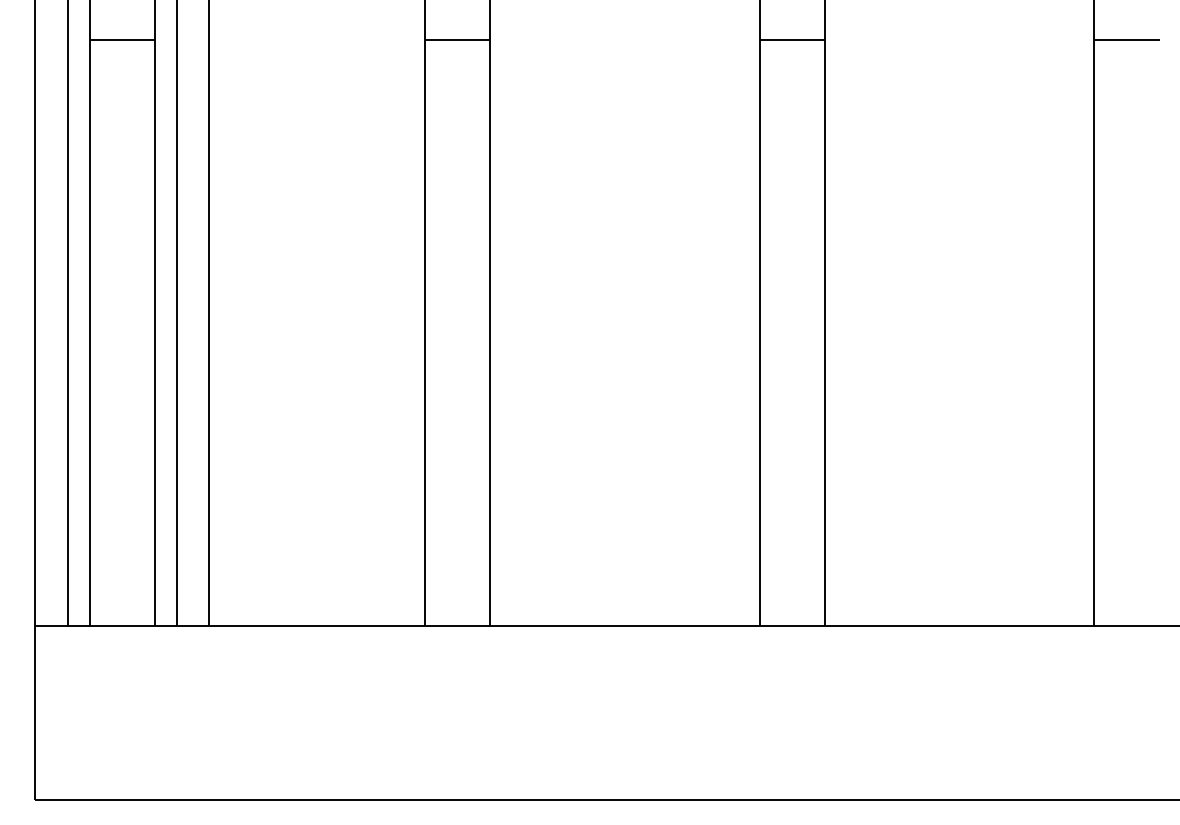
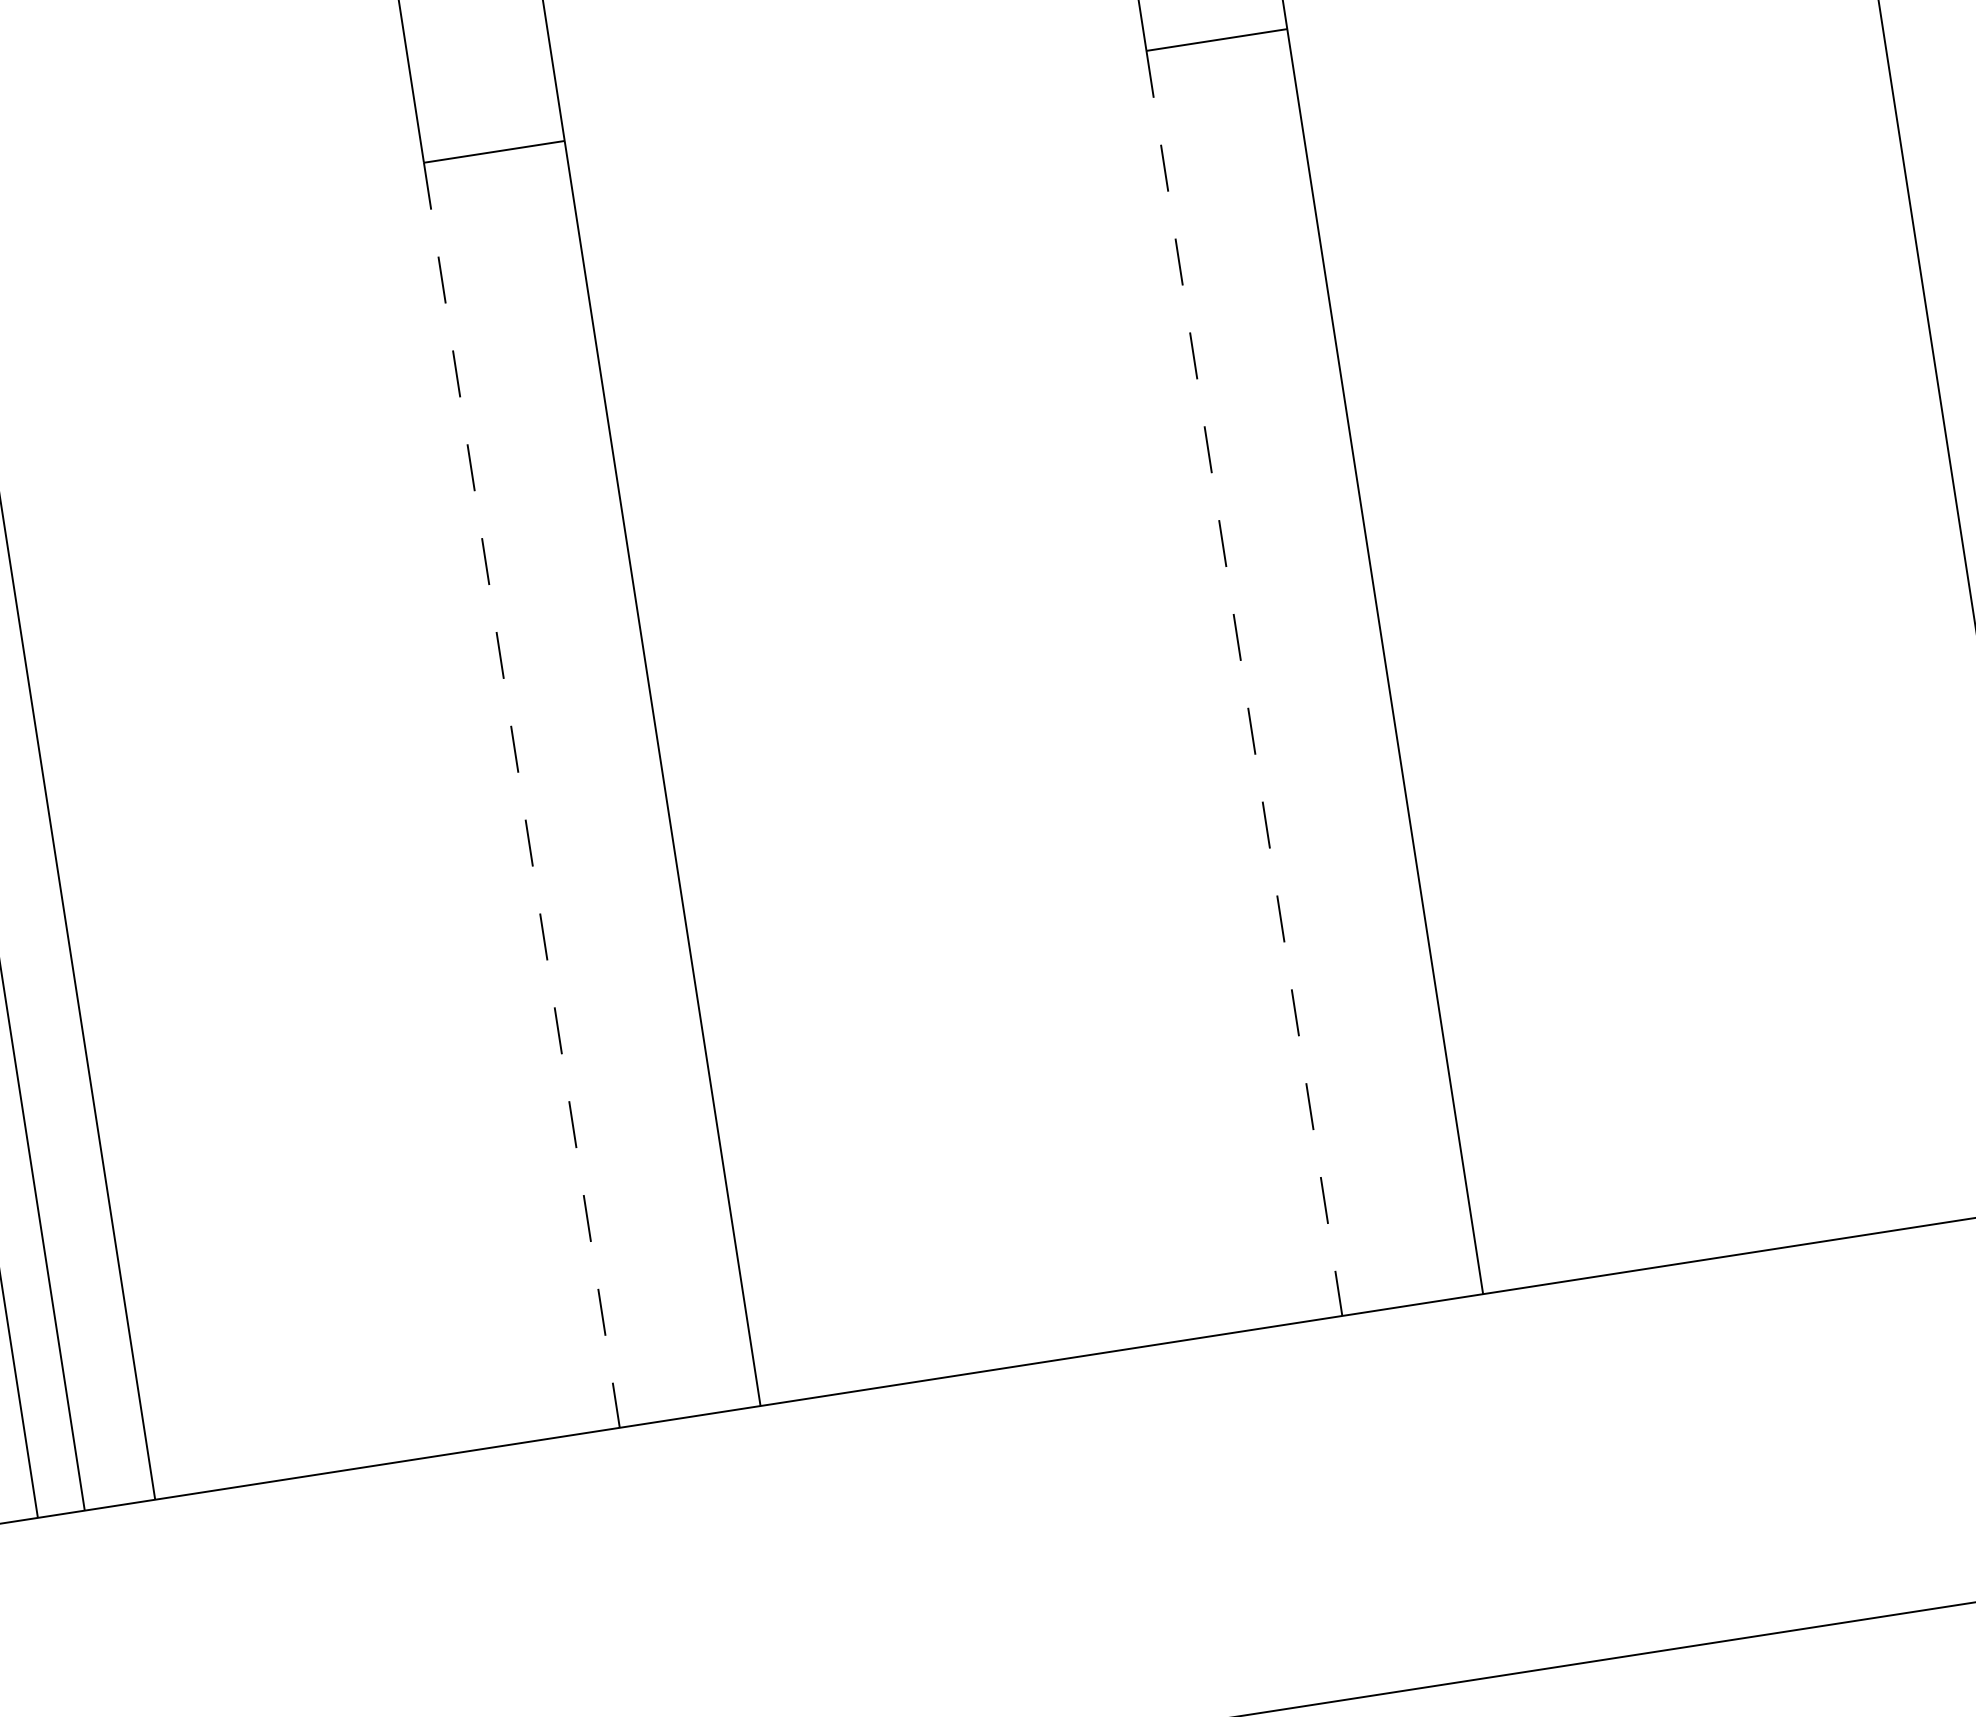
line: (424, 333) -> (521, 796), solid -> dashed
line: (759, 333) -> (1244, 684), solid -> dashed

